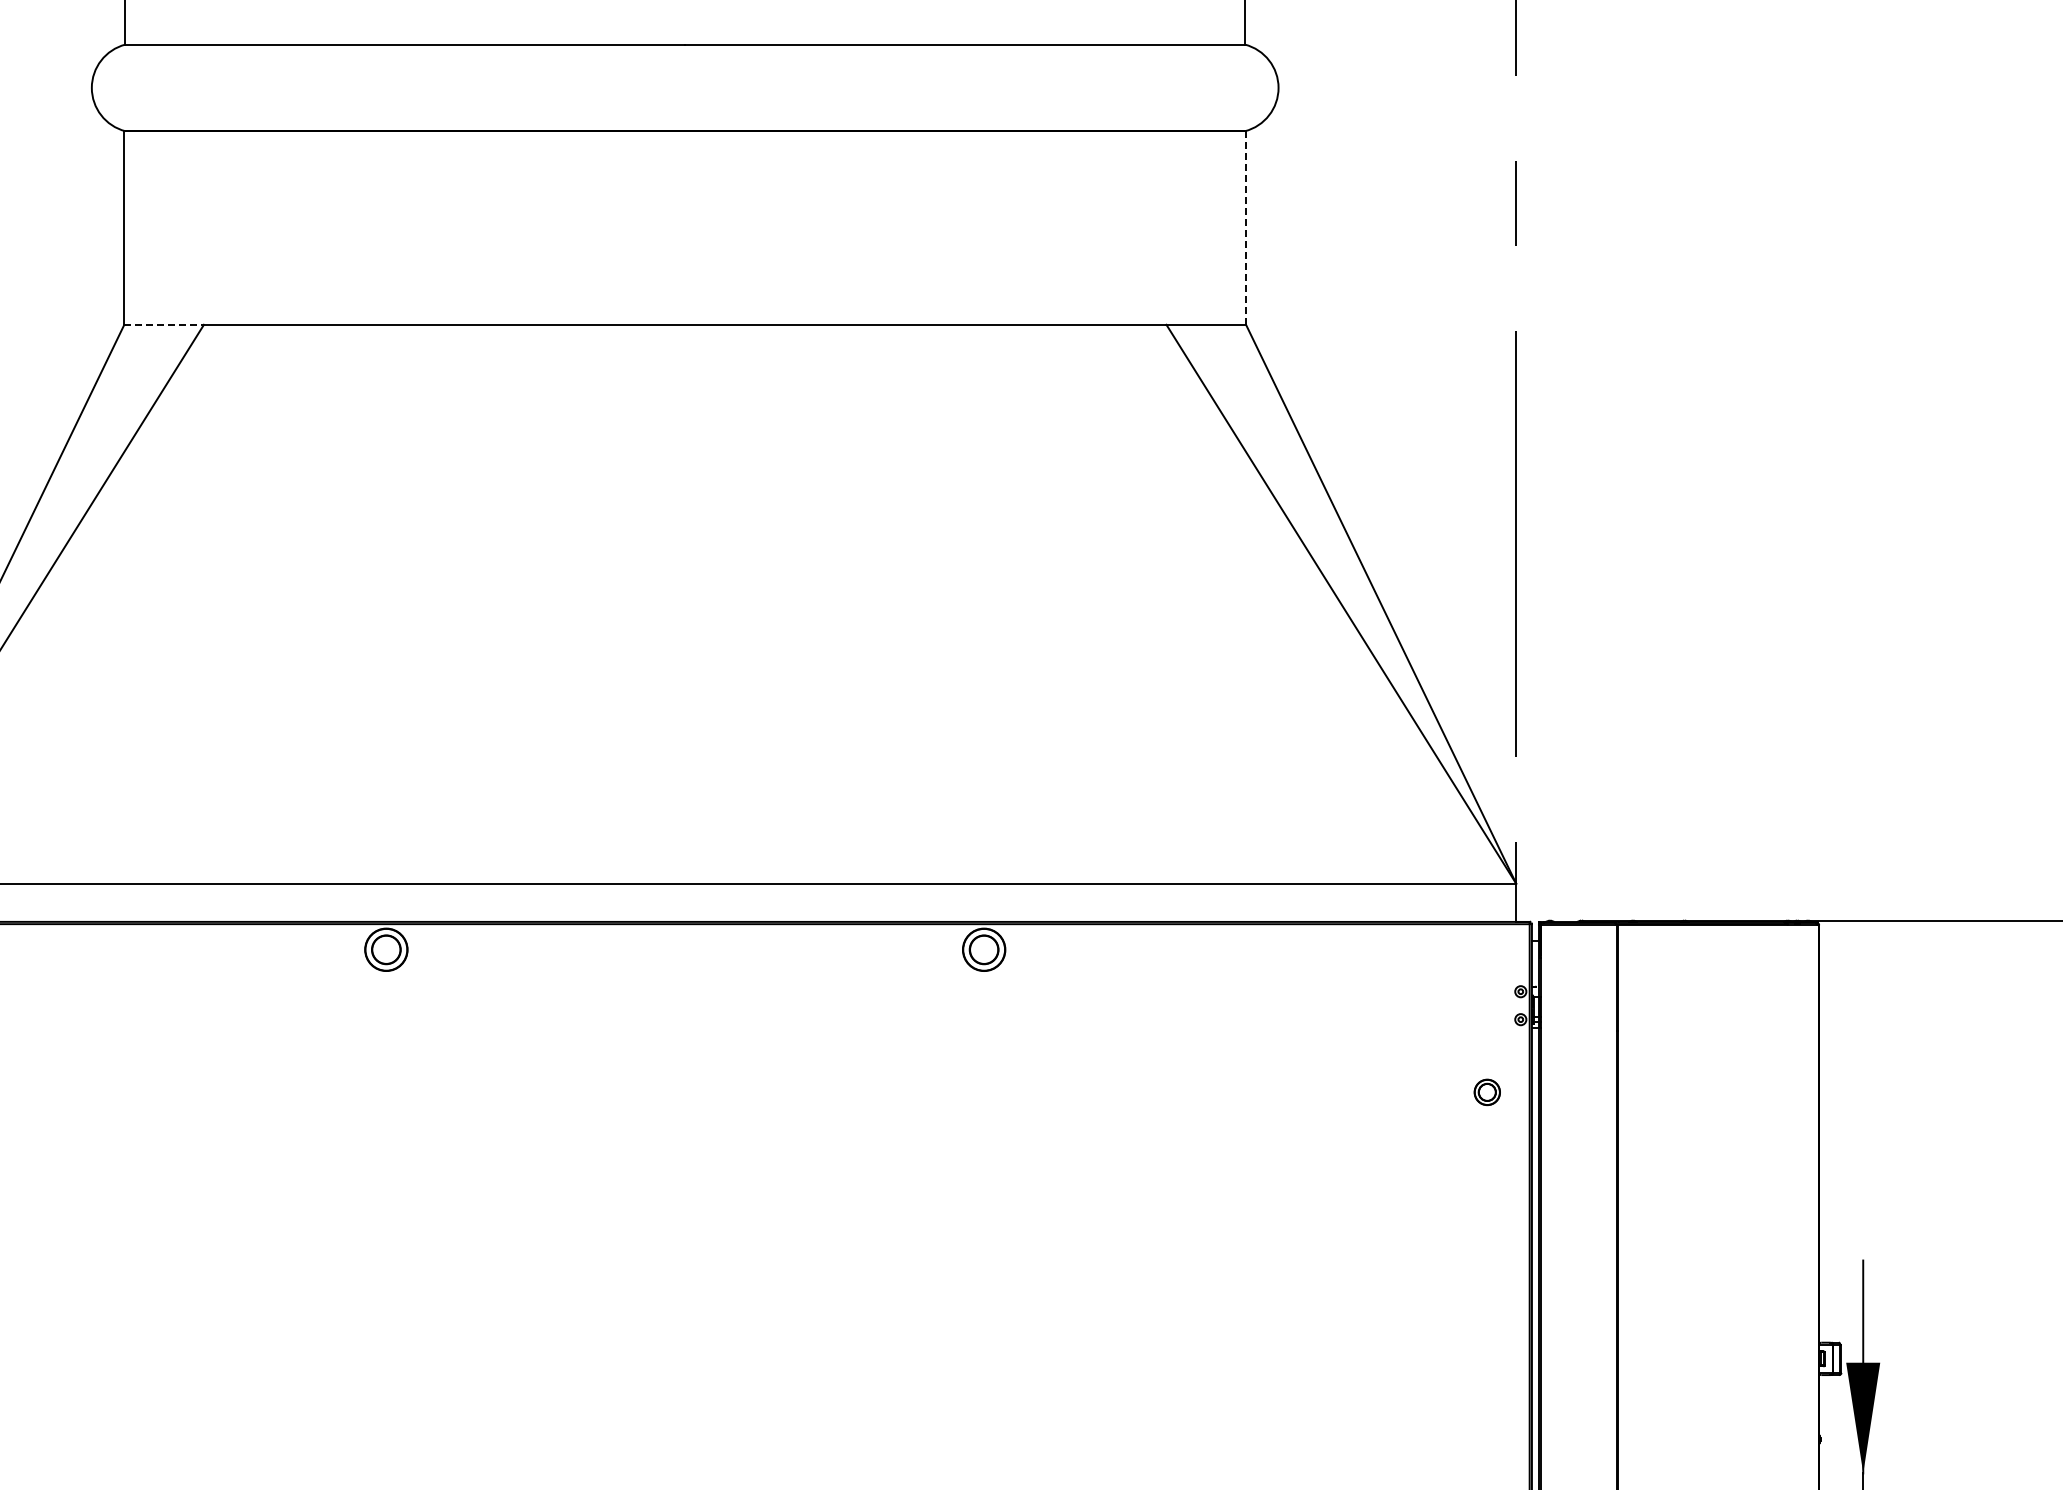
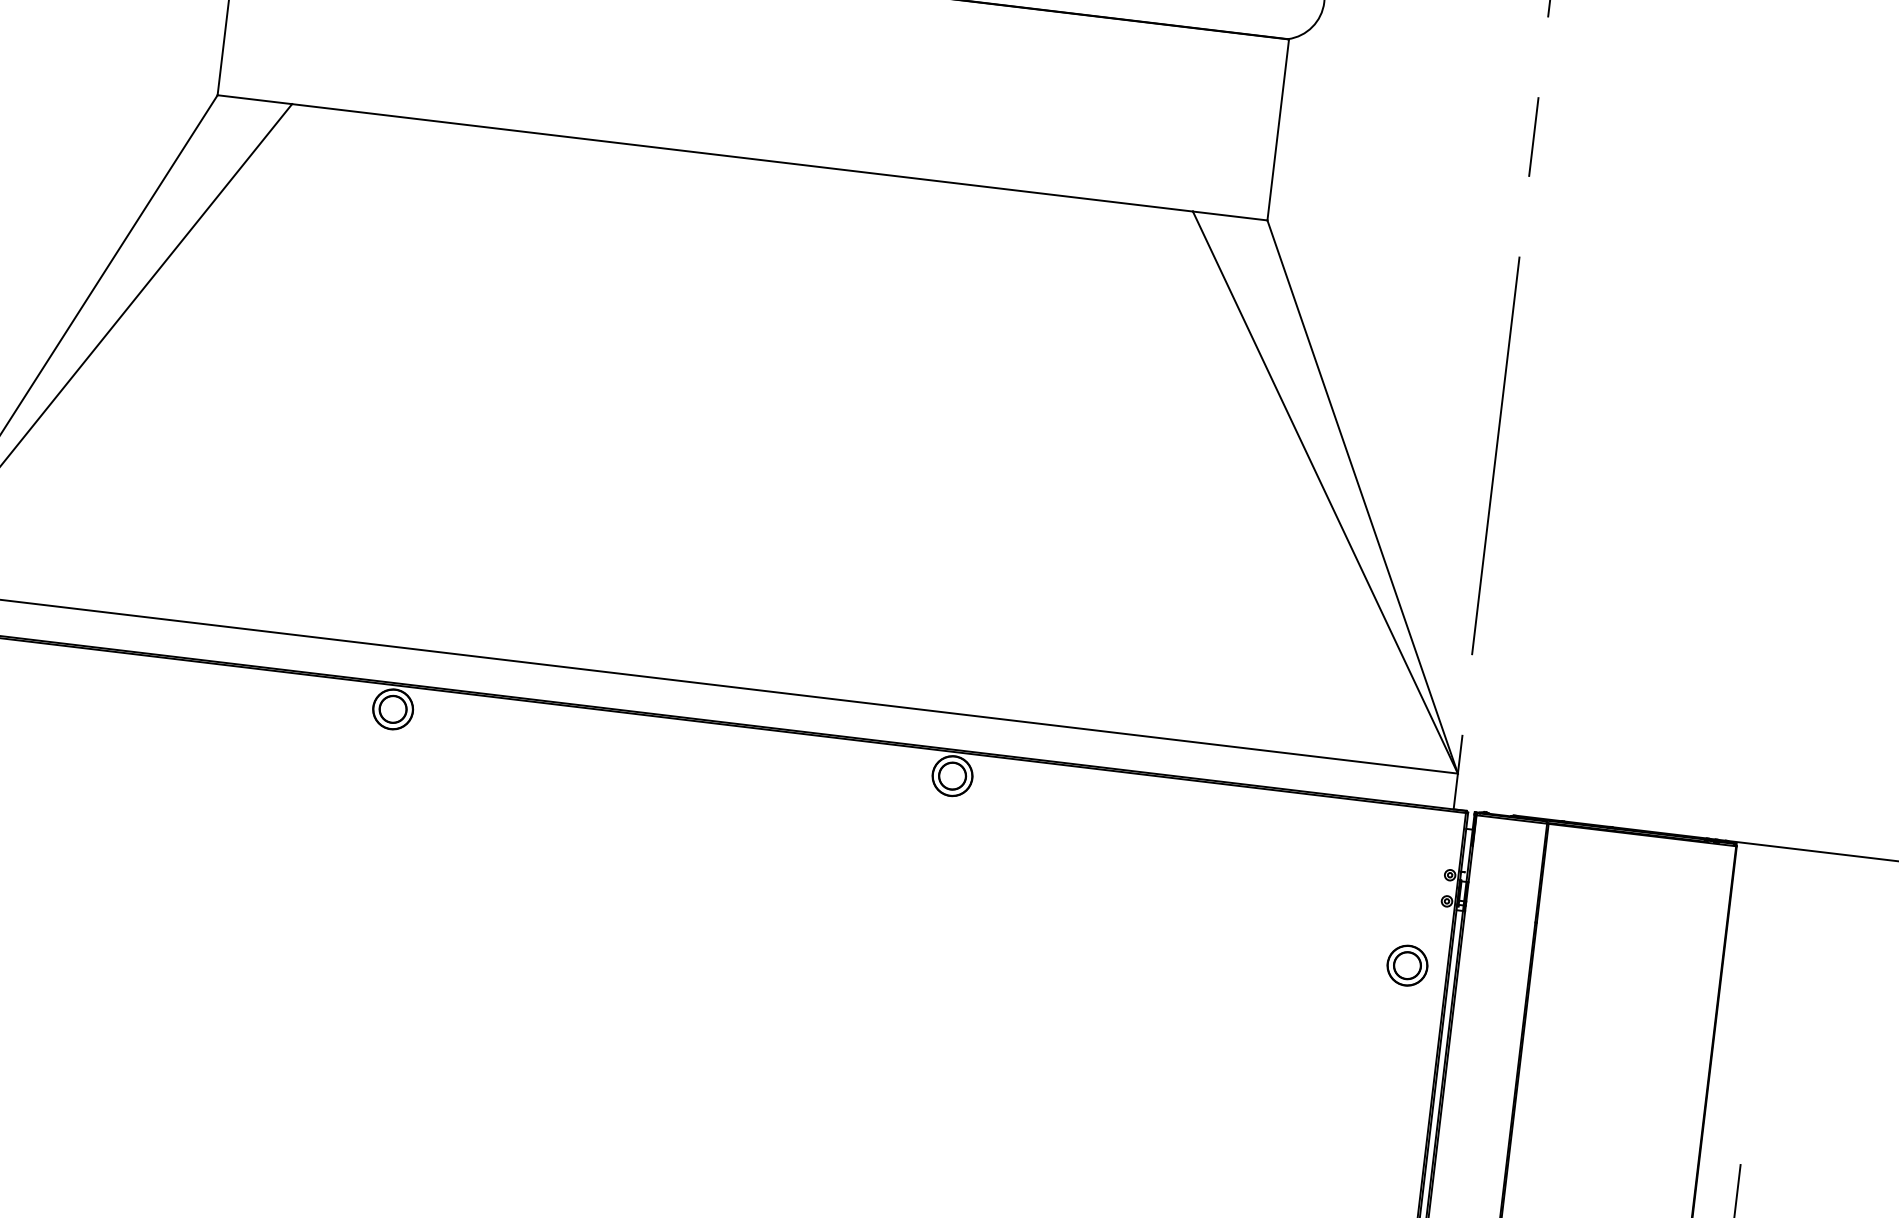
line: (1246, 228) -> (1278, 130), dashed -> solid
line: (164, 324) -> (255, 99), dashed -> solid
part: (1487, 1092) -> (1407, 965), size x1.67

